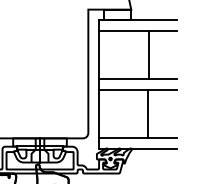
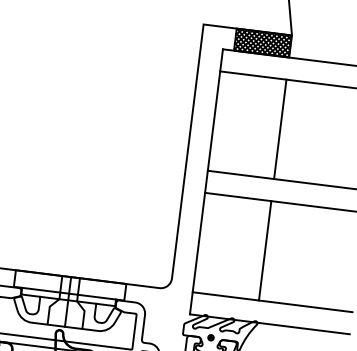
hatch: (117, 14) -> (262, 41), added
line: (149, 55) -> (280, 129), moved
line: (148, 114) -> (265, 251), moved

